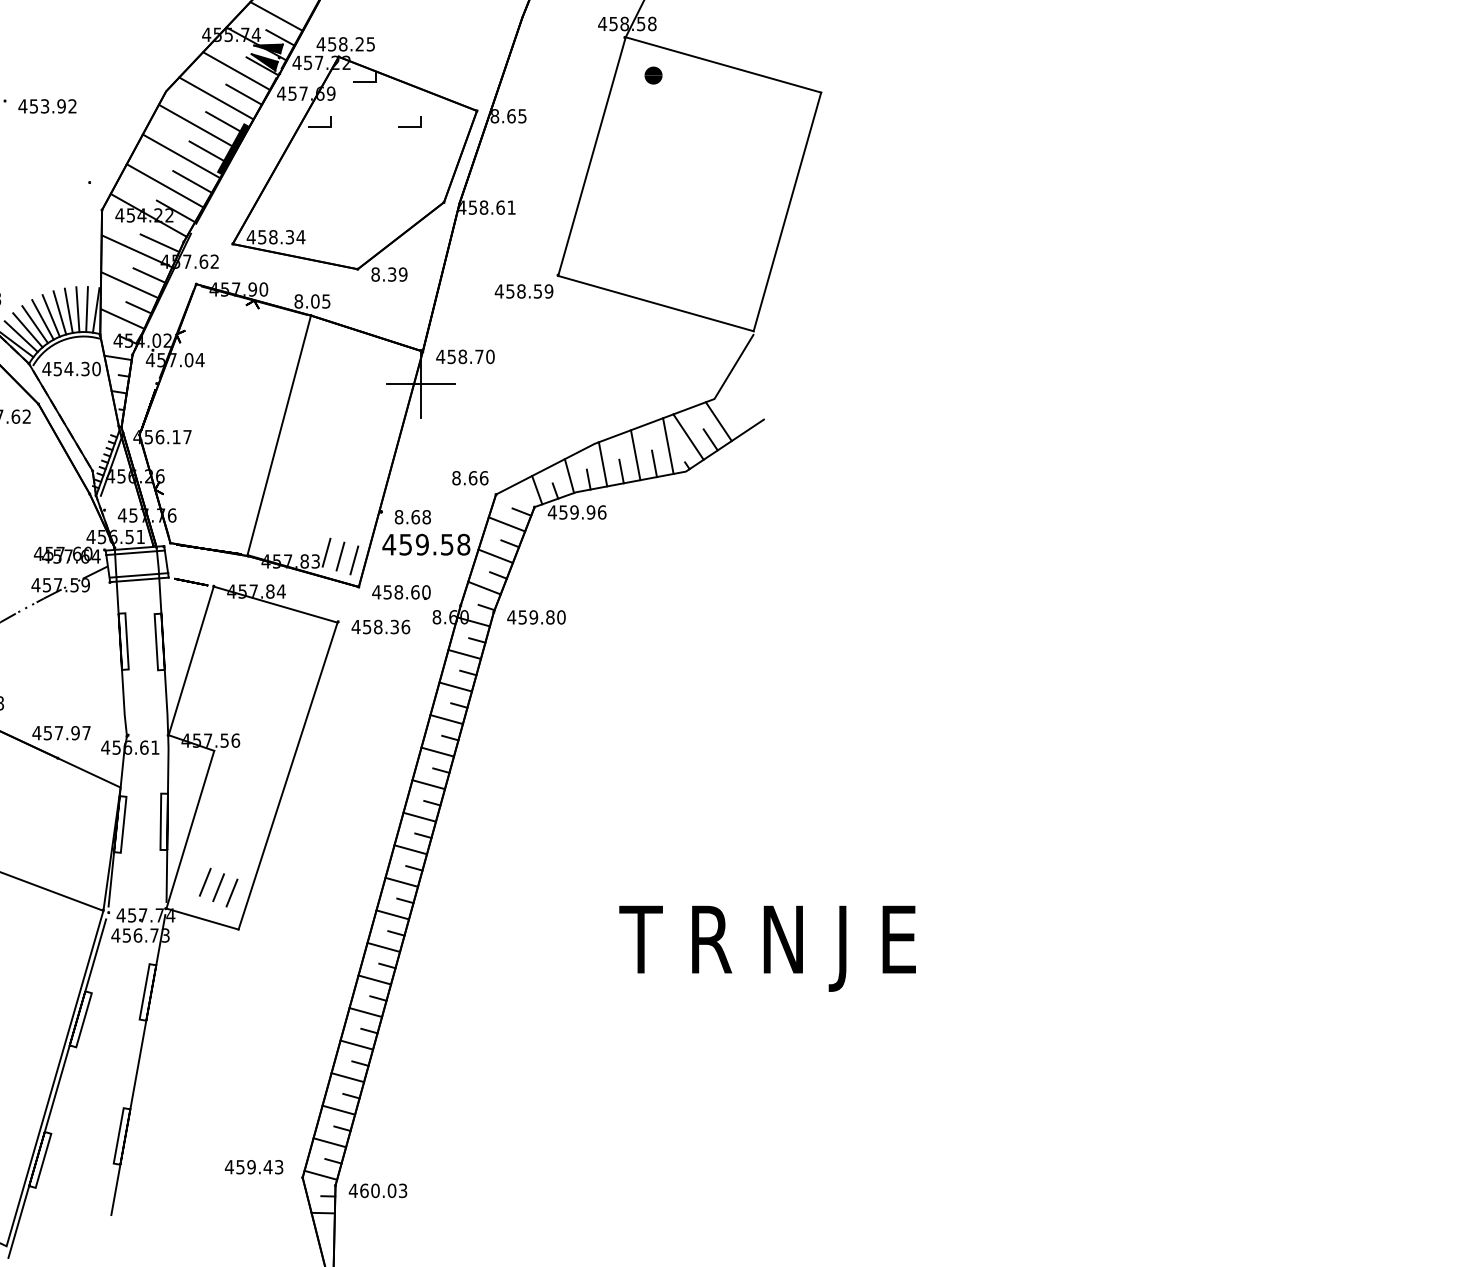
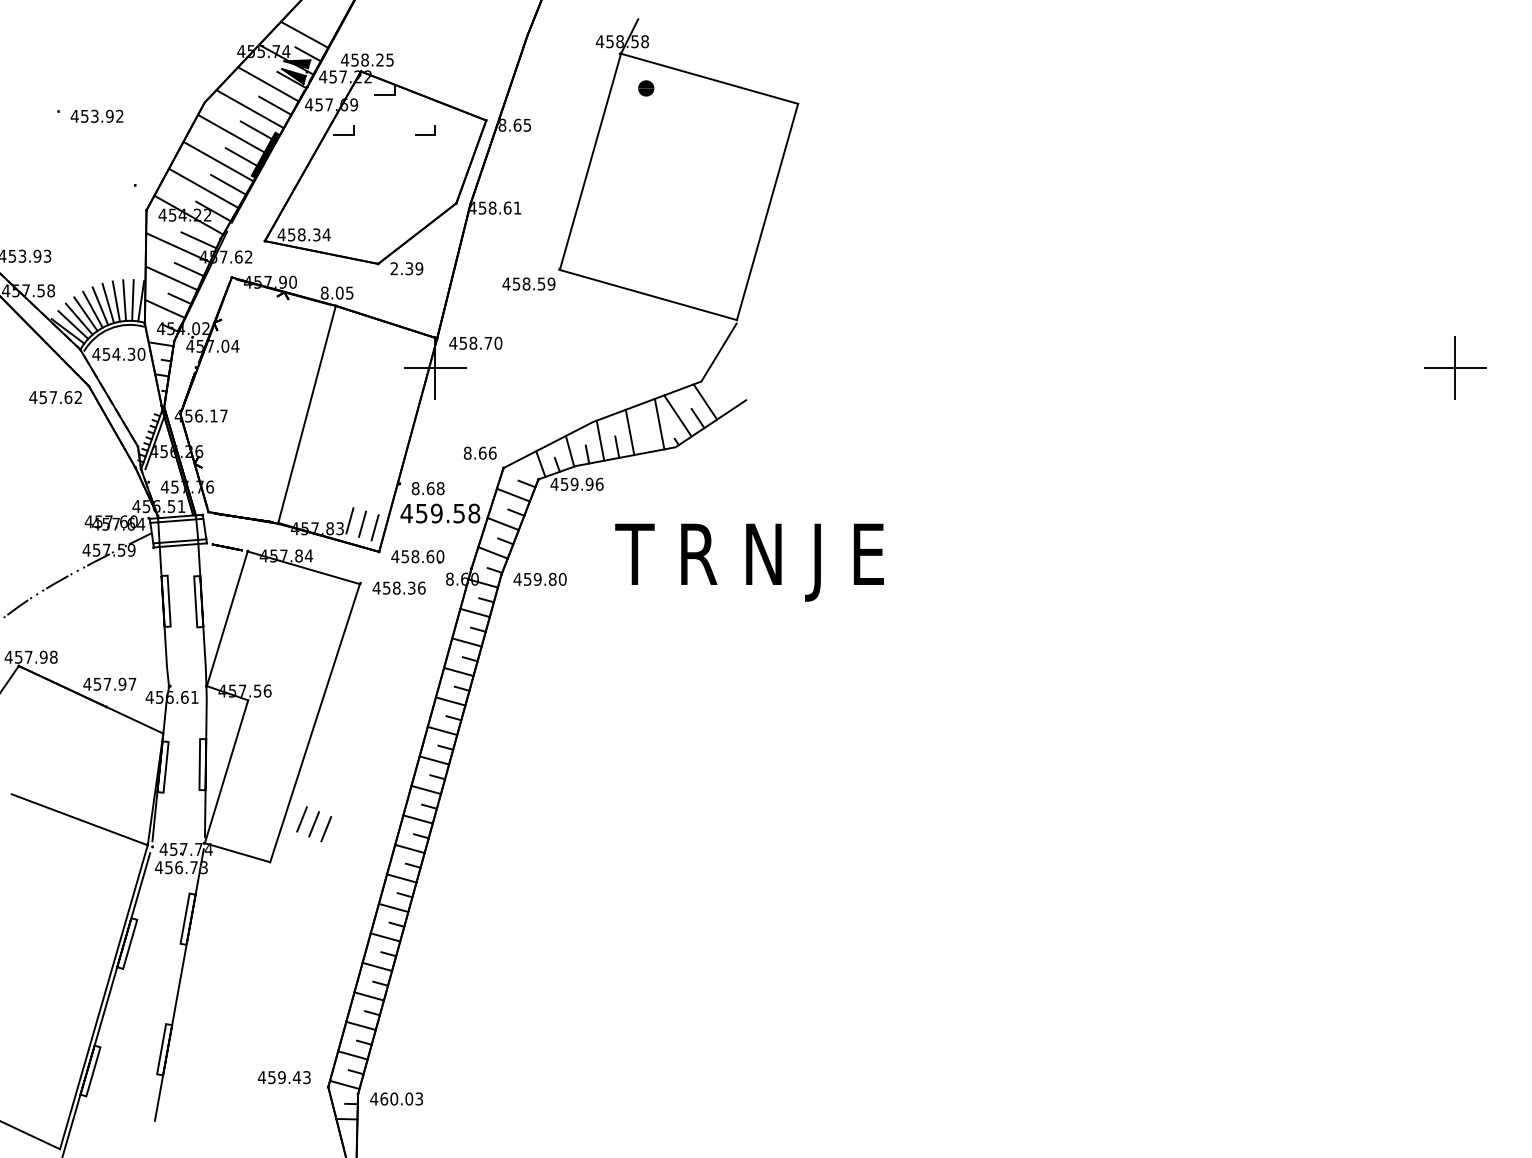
text: (375, 274) -> (394, 268), 8.39 -> 2.39
line: (653, 464) -> (646, 440), removed
part: (219, 887) -> (314, 824), moved
text: (767, 948) -> (749, 562), moved

